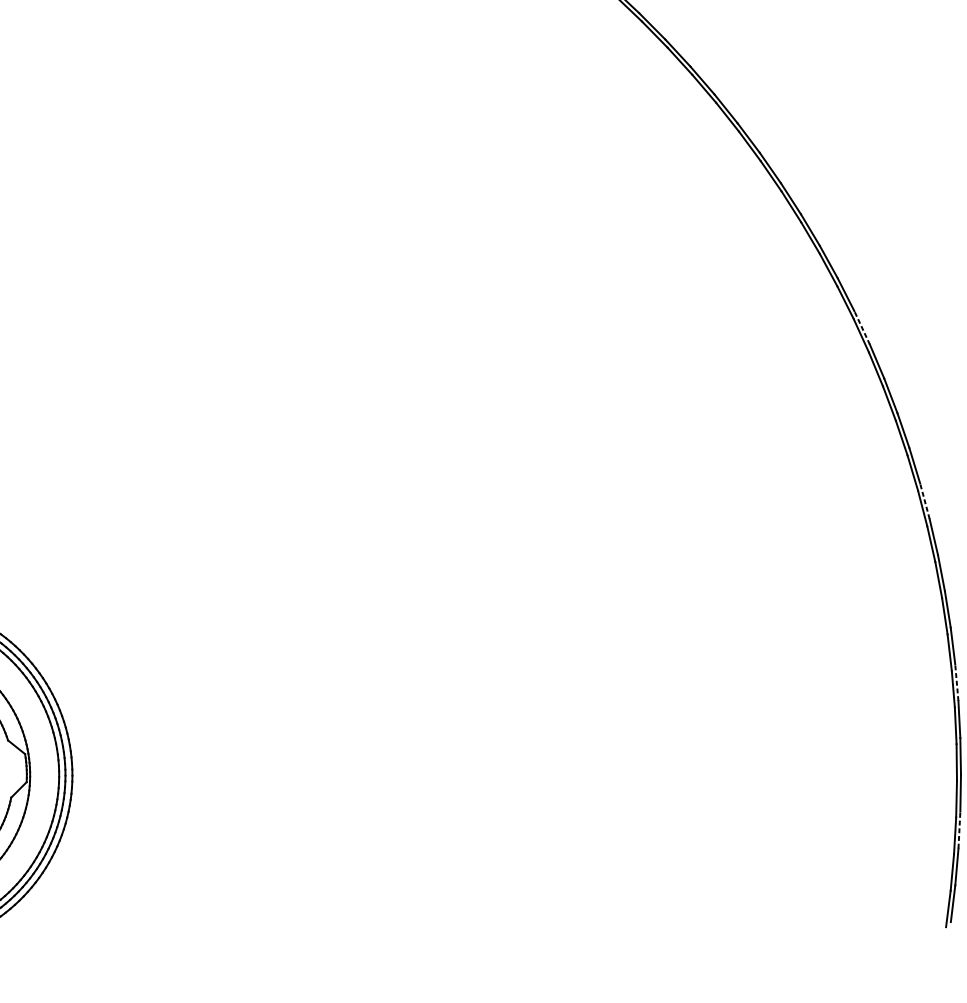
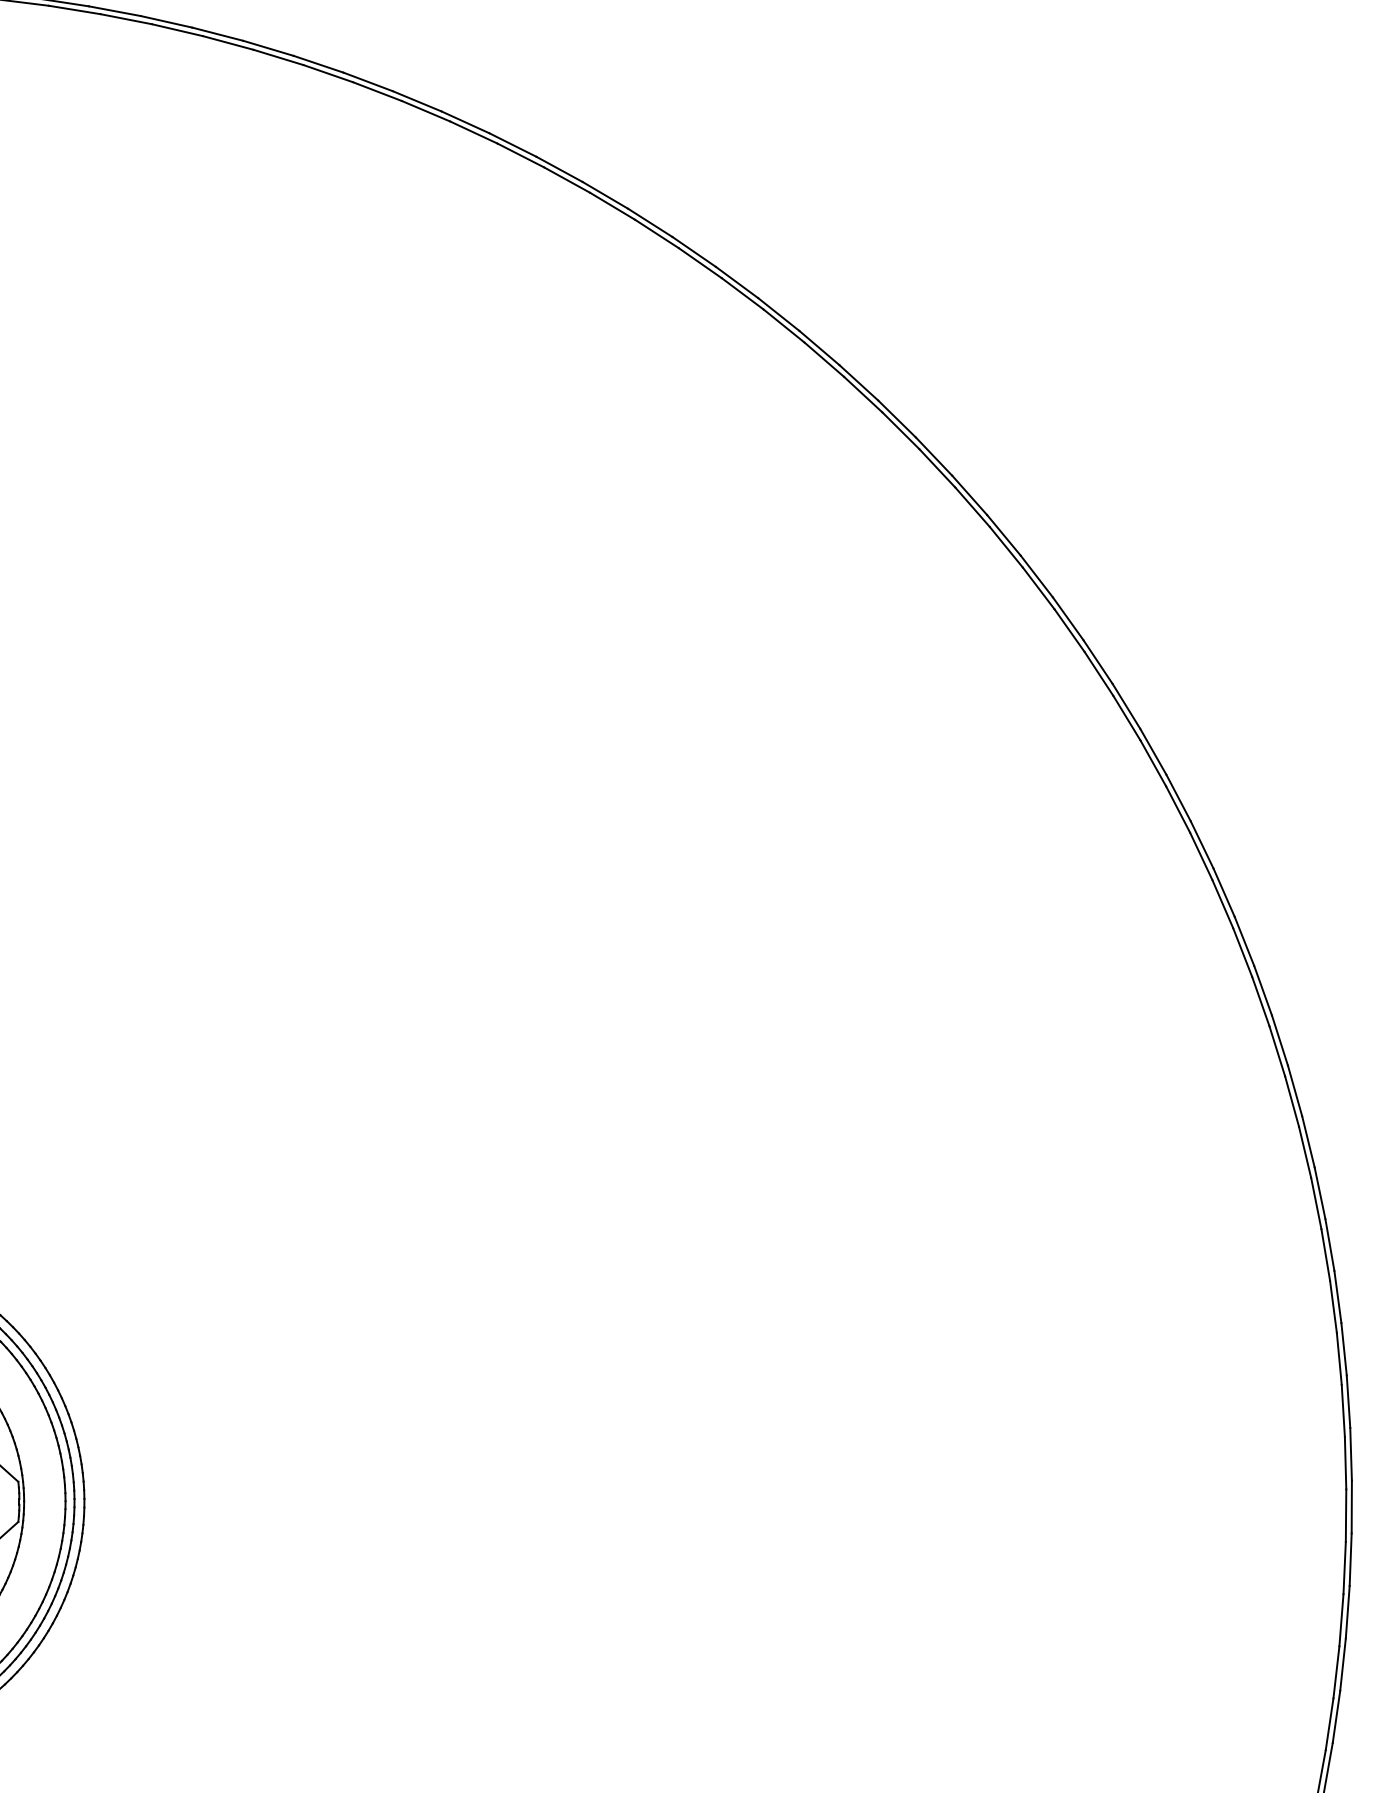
line: (862, 327) -> (1244, 940), dashed -> solid
line: (924, 500) -> (1319, 1192), dashed -> solid
line: (957, 682) -> (1351, 1453), dashed -> solid
line: (959, 830) -> (1343, 1664), dashed -> solid

